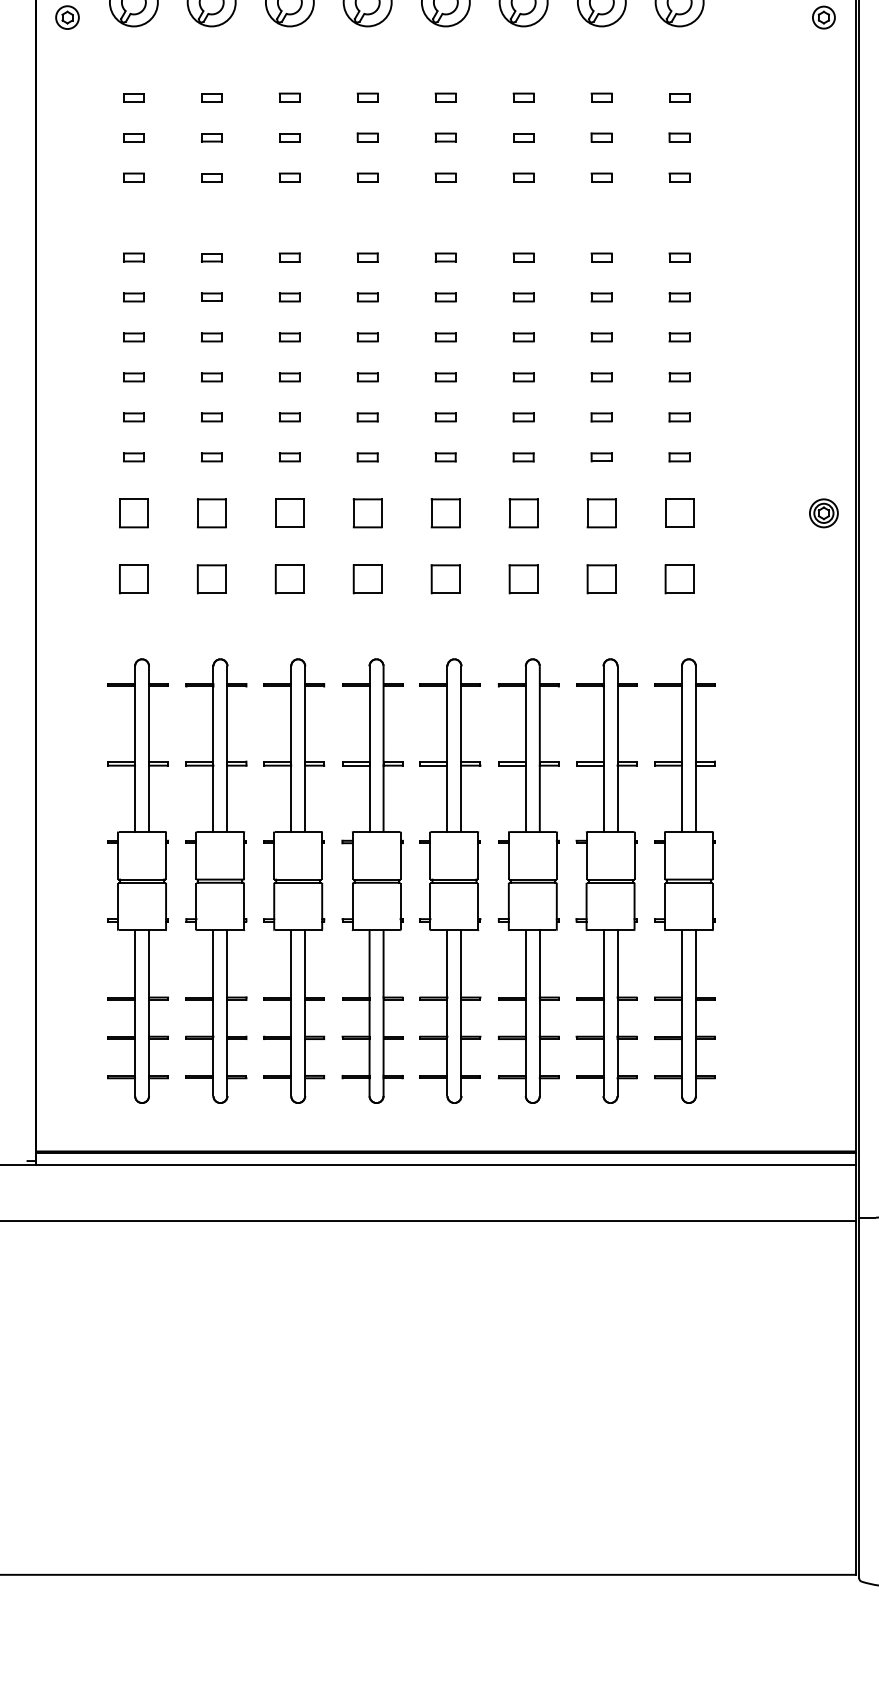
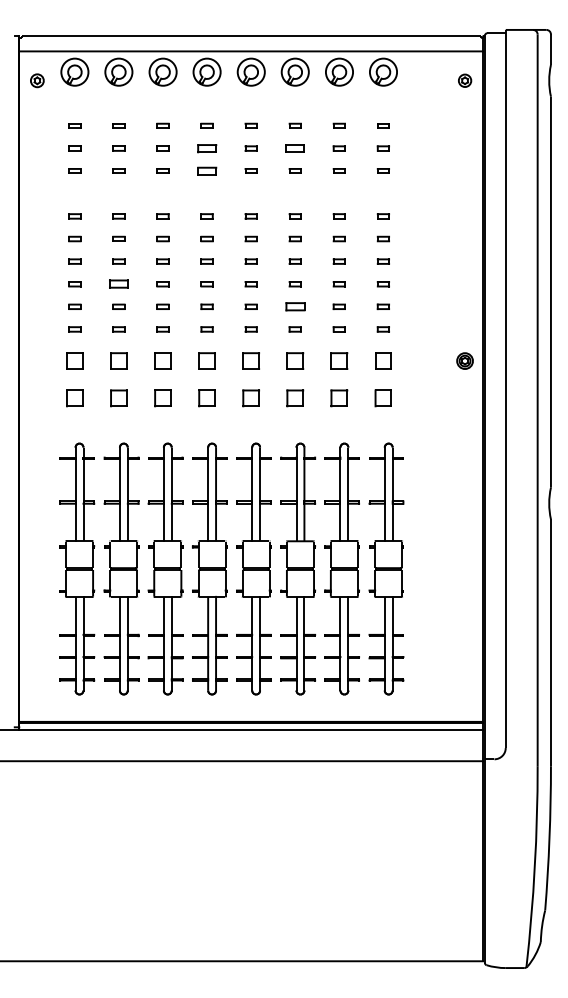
part: (366, 137) -> (206, 148), size x1.6
part: (524, 137) -> (295, 148), size x1.6
part: (366, 176) -> (206, 170), size x1.6
part: (210, 377) -> (118, 284), size x1.6
part: (522, 416) -> (294, 306), size x1.6

